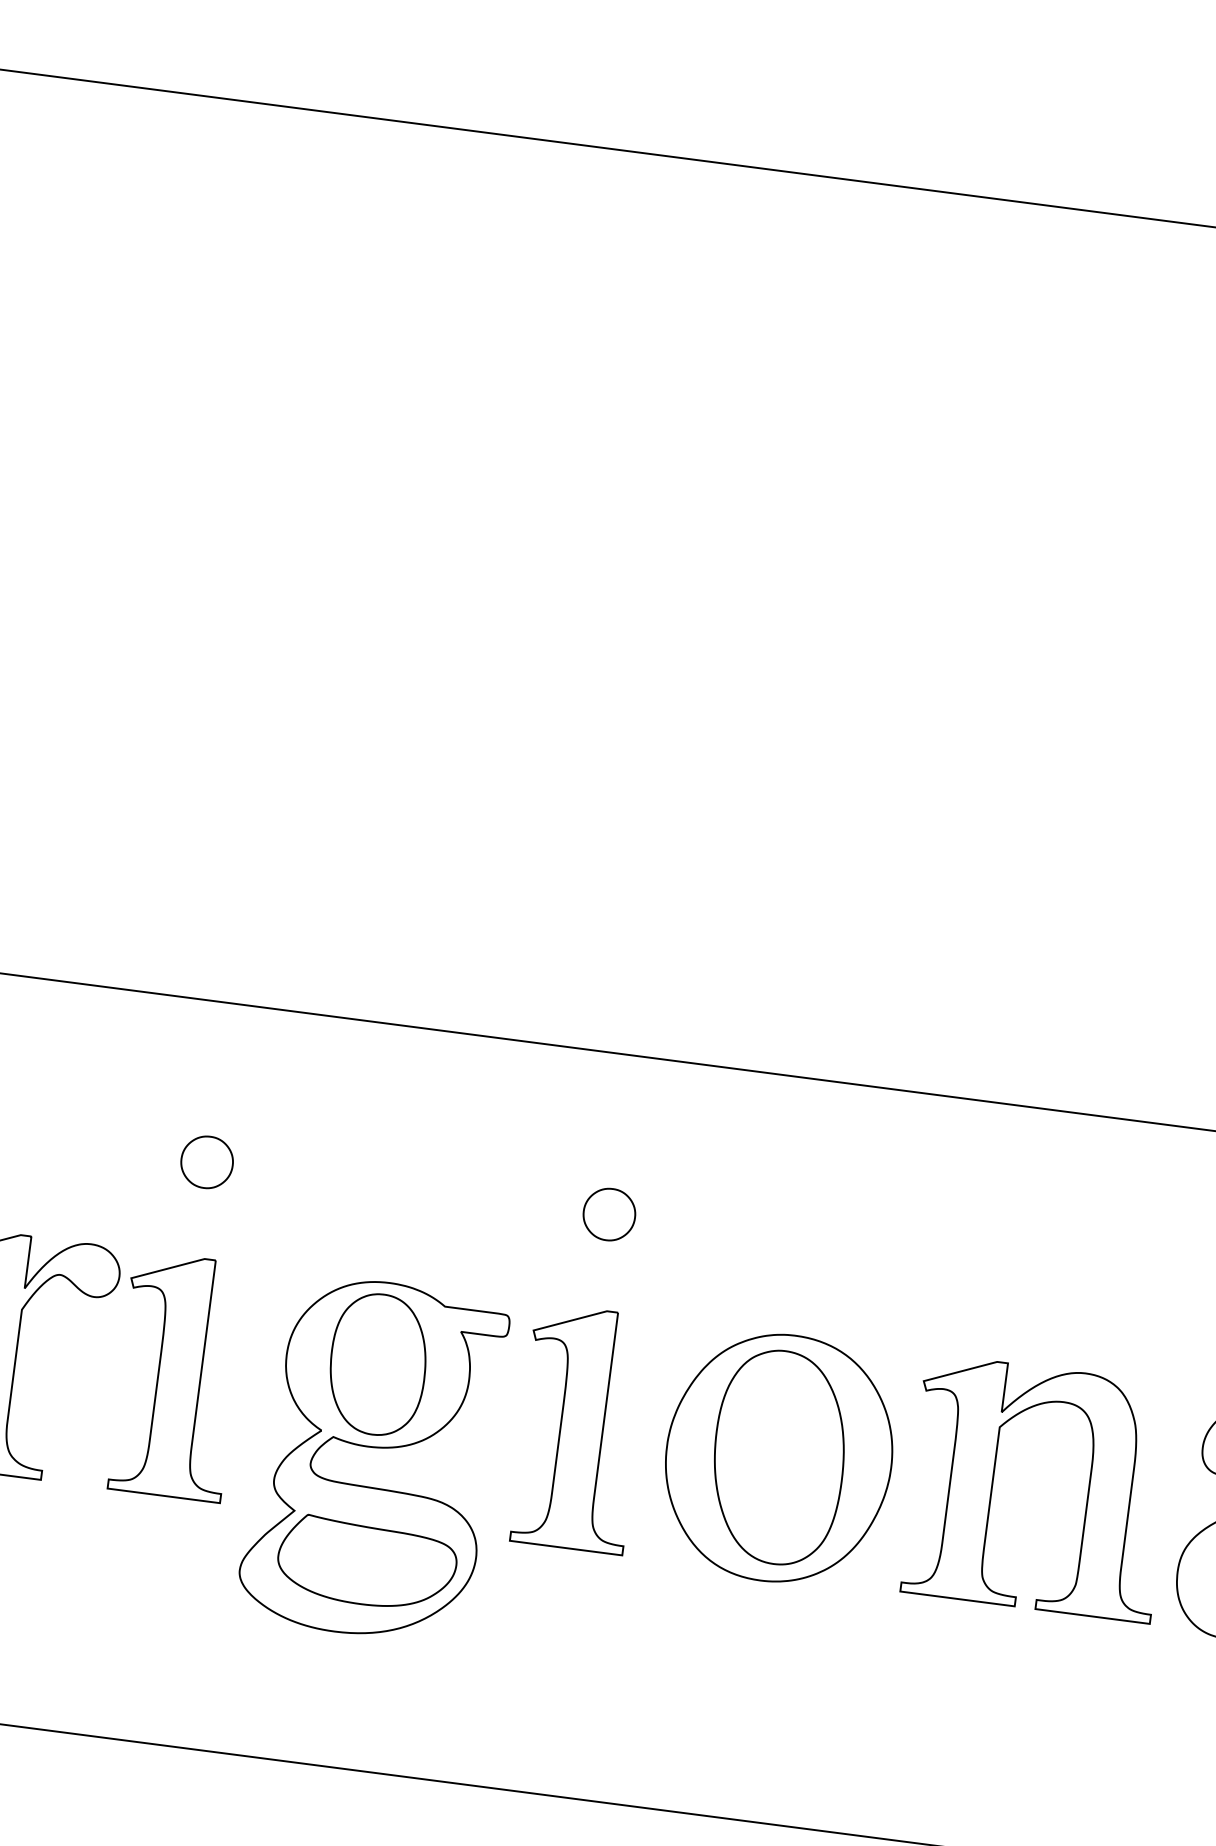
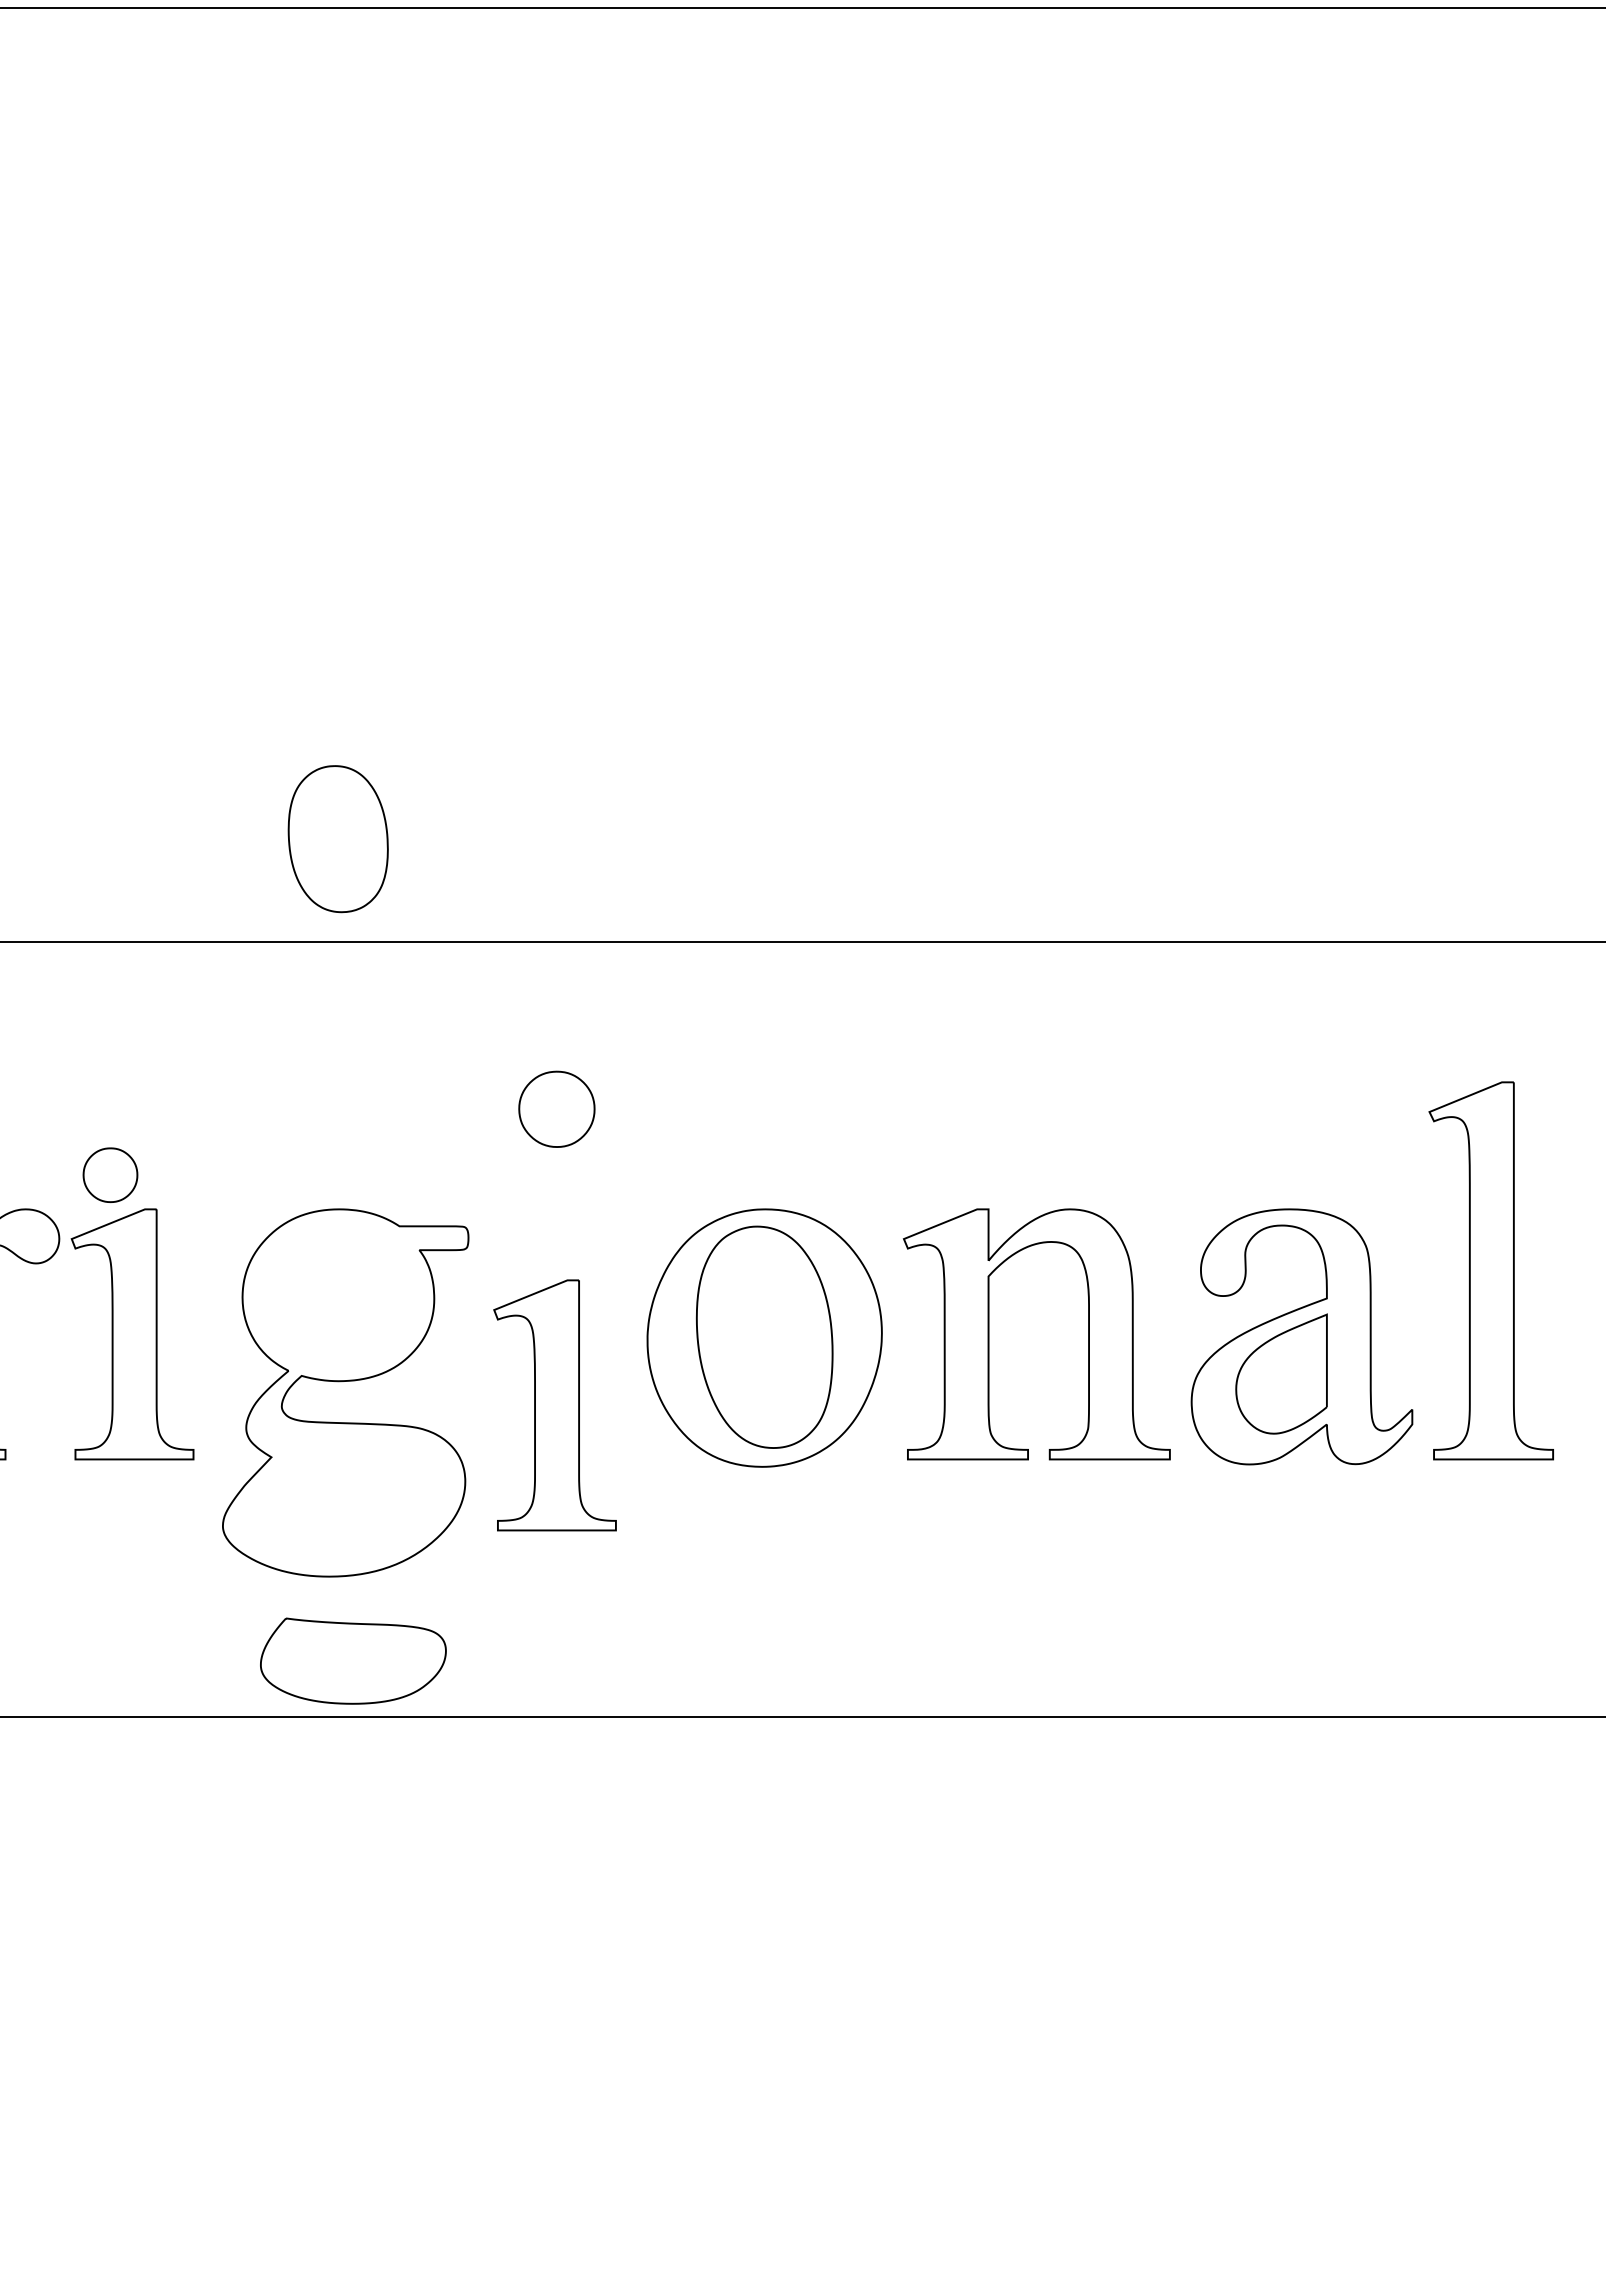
part: (207, 1161) -> (110, 1174), moved
part: (609, 1213) -> (556, 1108), size x1.4
part: (377, 1364) -> (337, 839), moved
part: (579, 1428) -> (554, 1405), moved
part: (367, 1563) -> (353, 1660), moved

